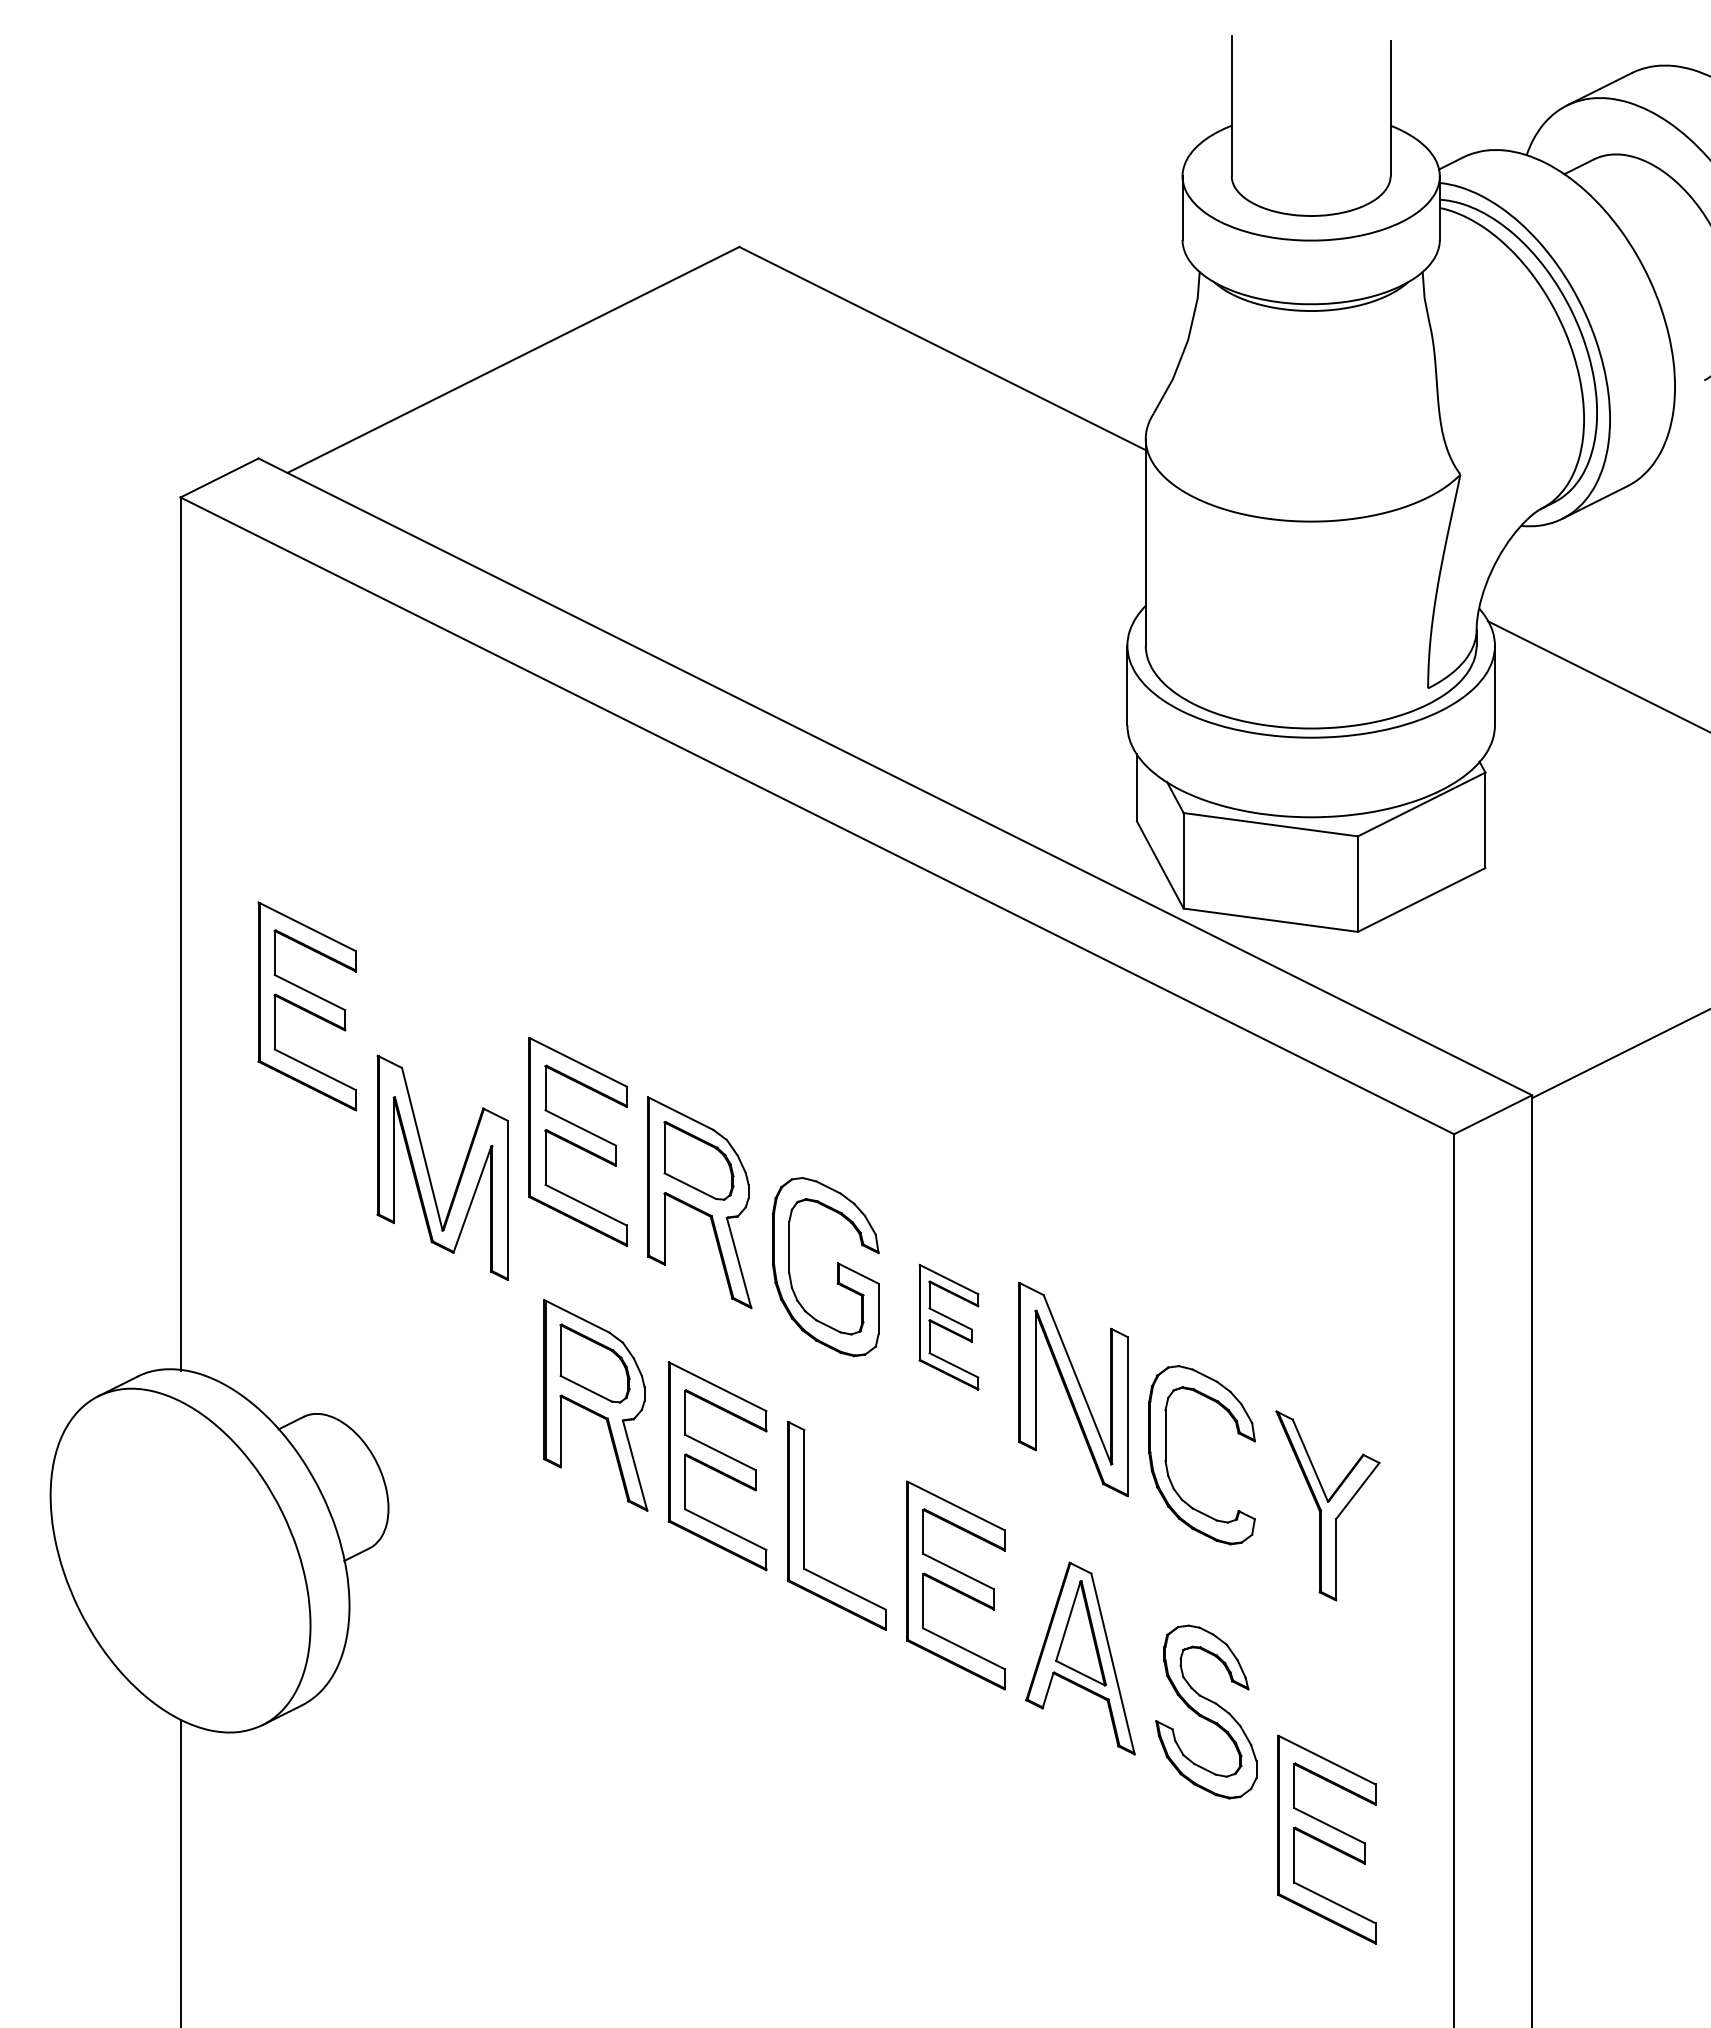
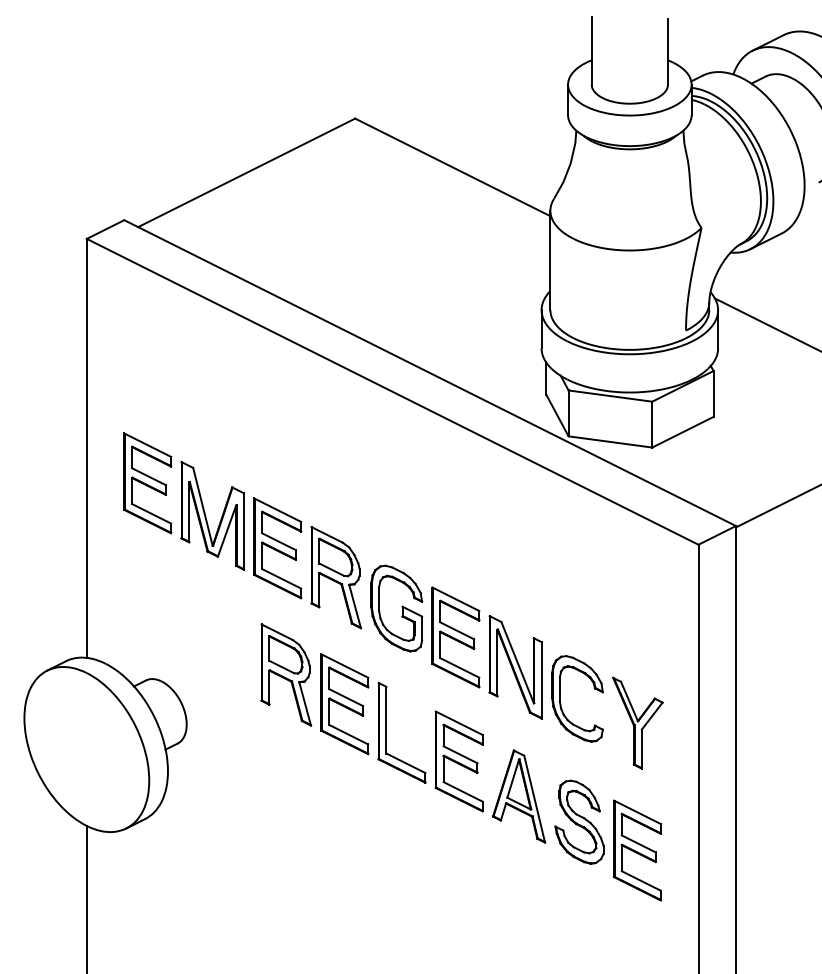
part: (429, 1169) -> (206, 516), moved
part: (948, 1327) -> (455, 637), size x1.67
part: (1327, 1839) -> (637, 850), moved

